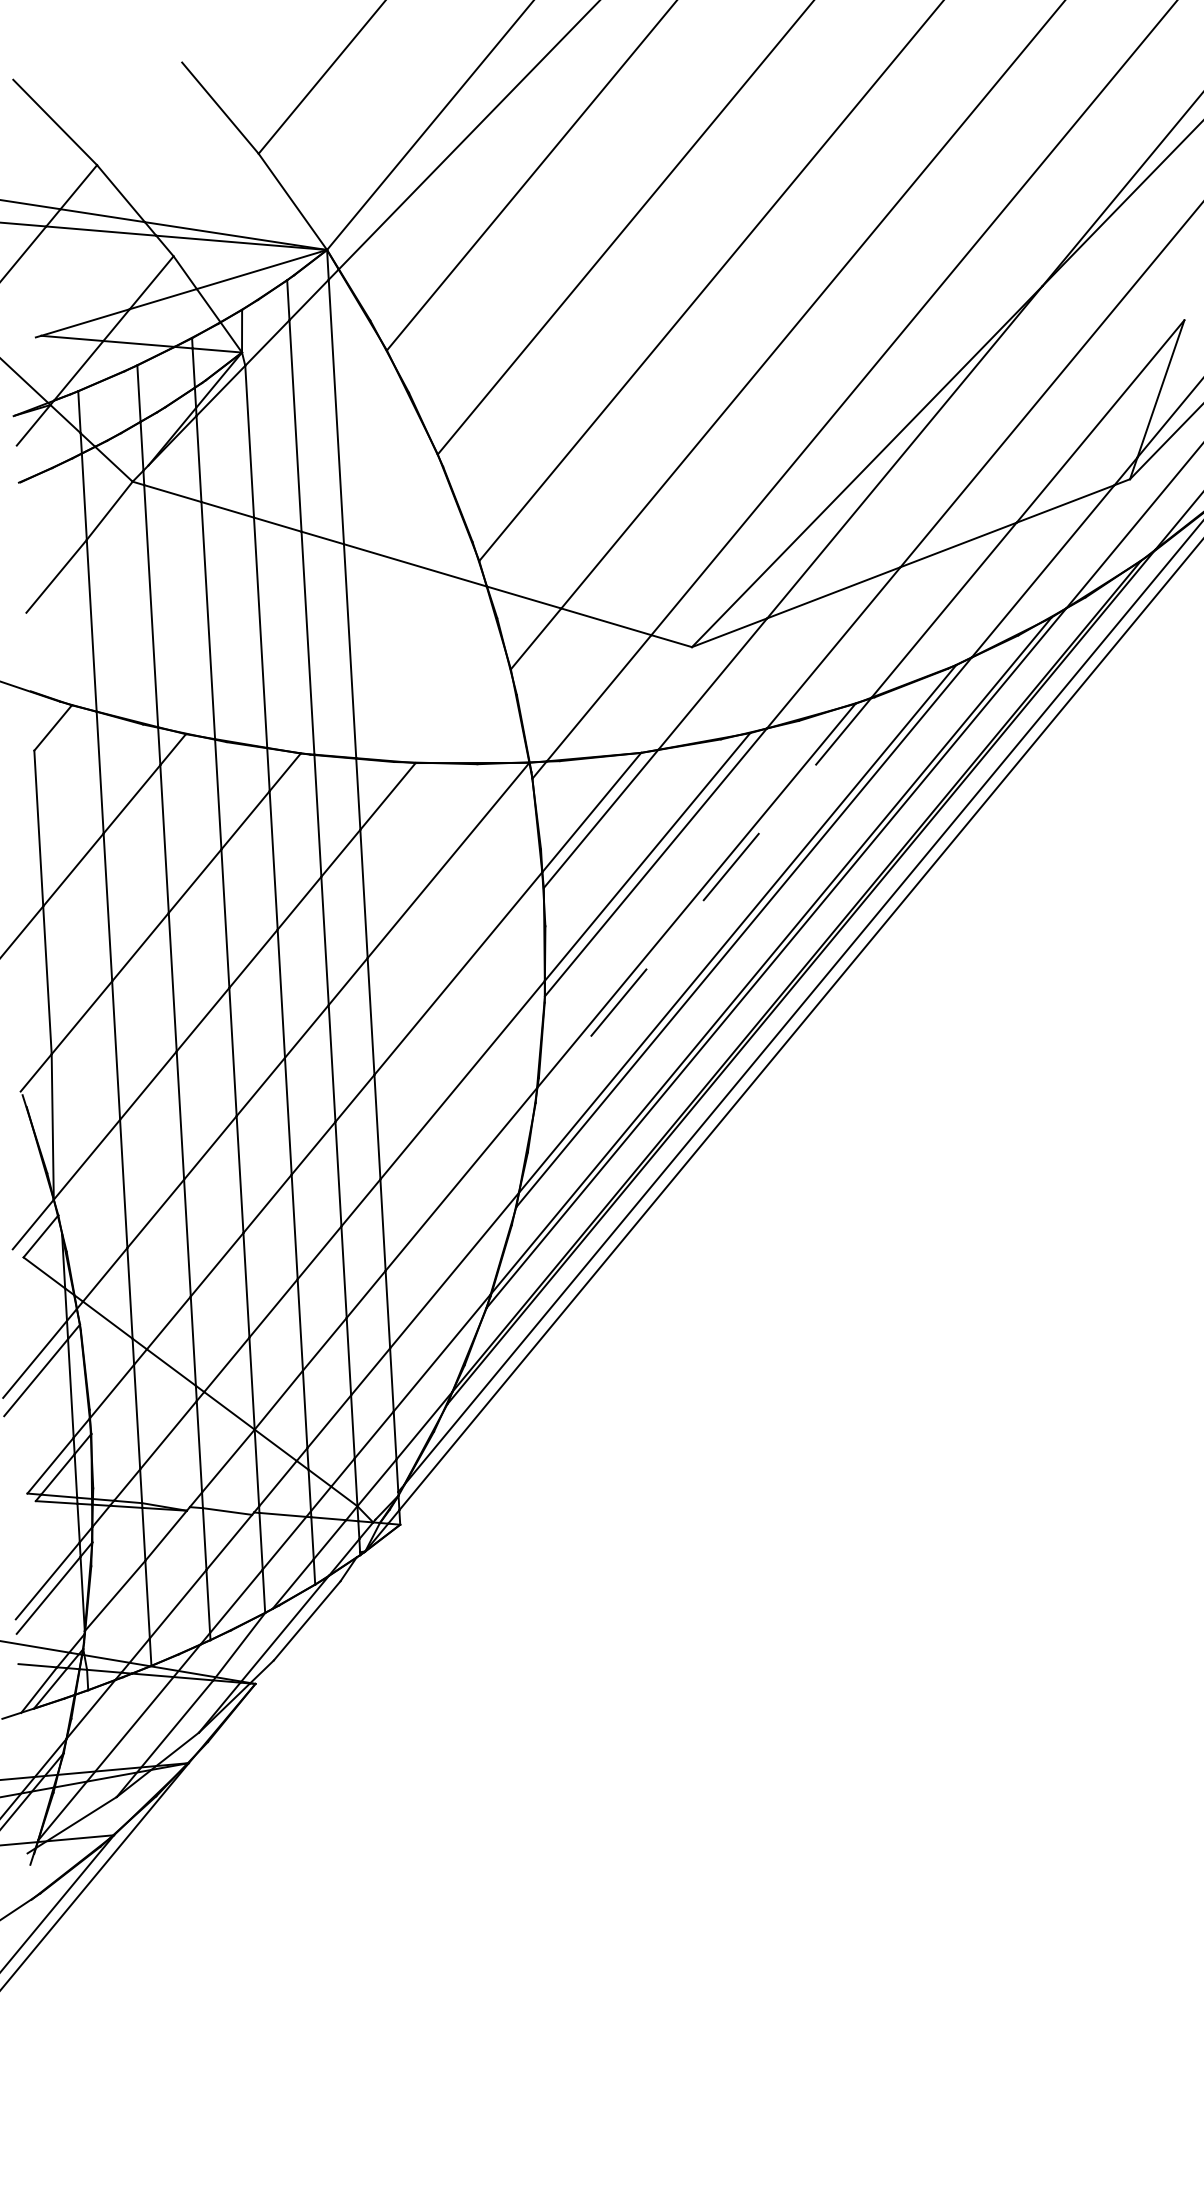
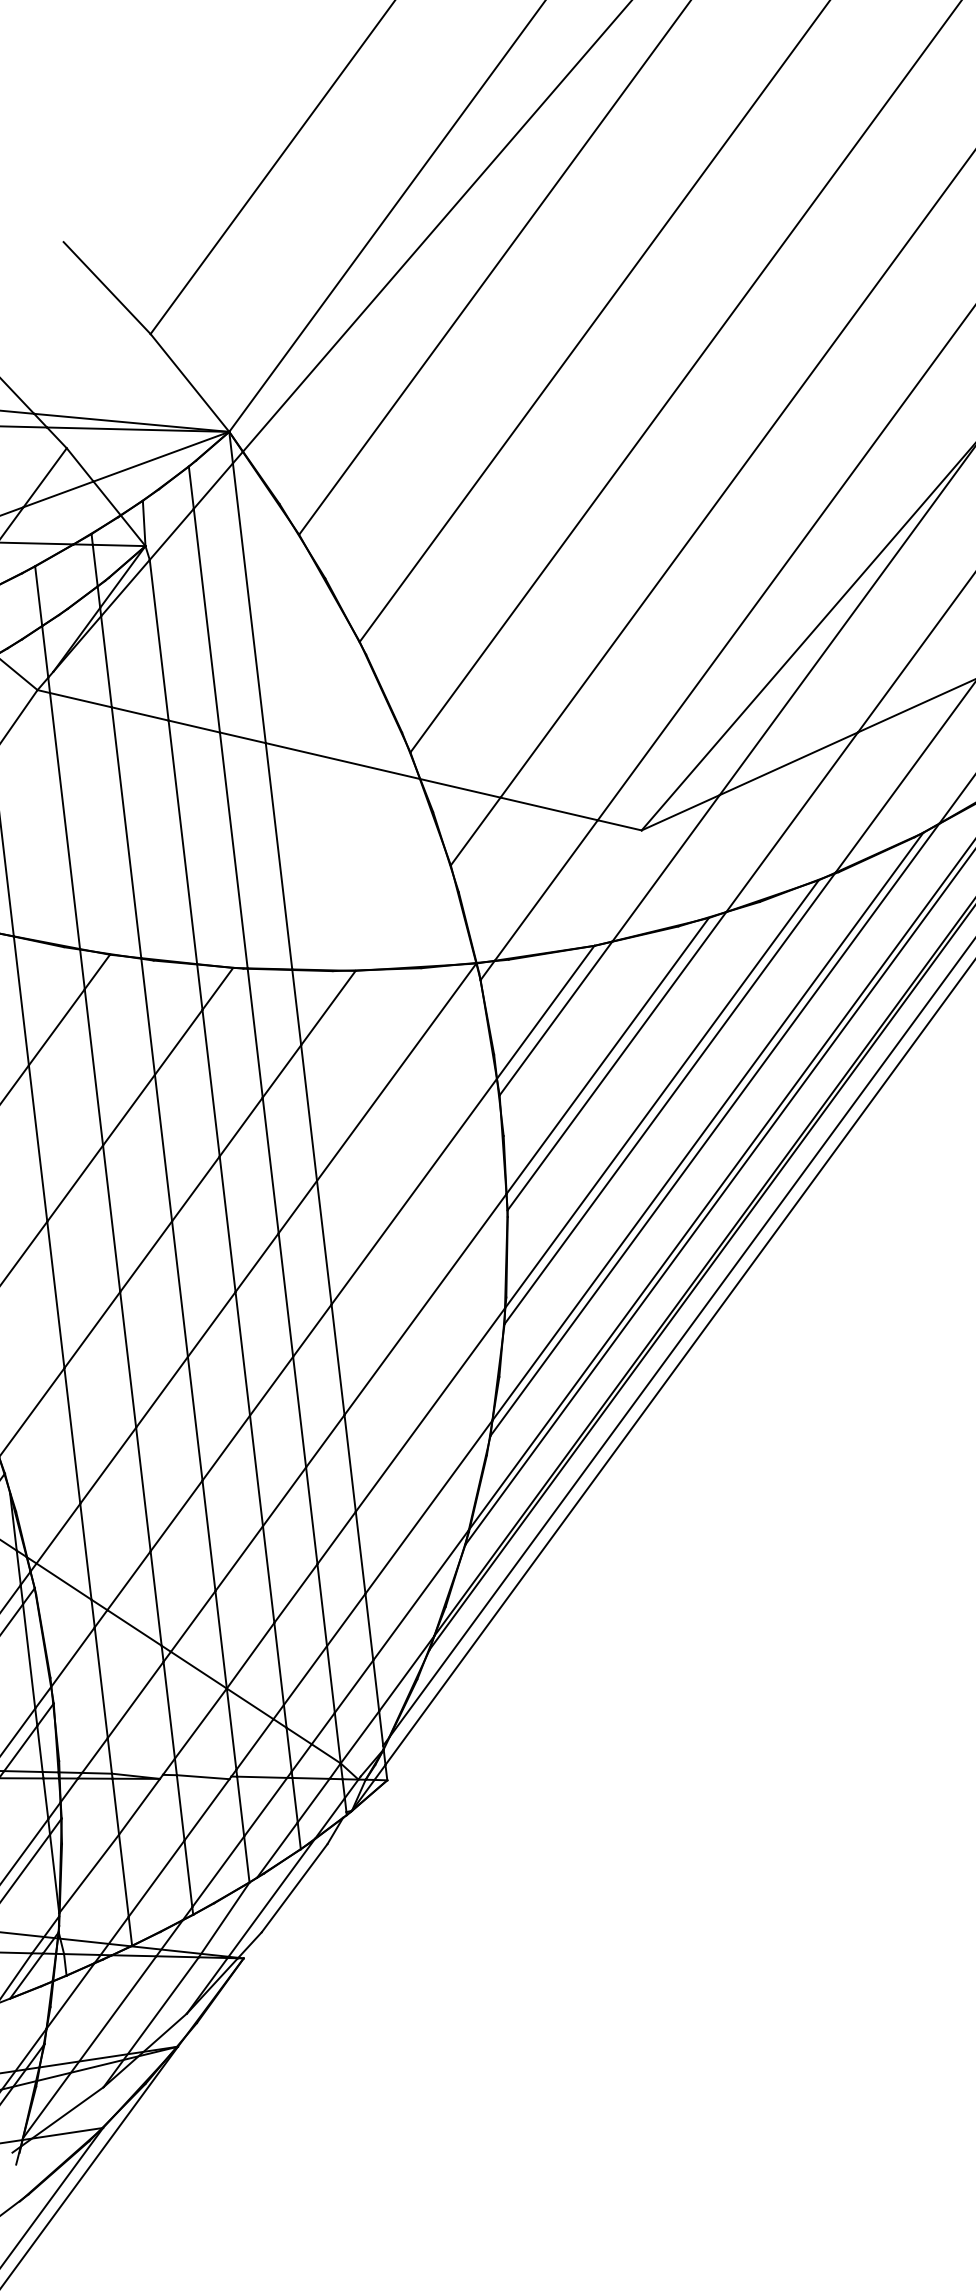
line: (703, 900) -> (669, 1098), dashed -> solid

